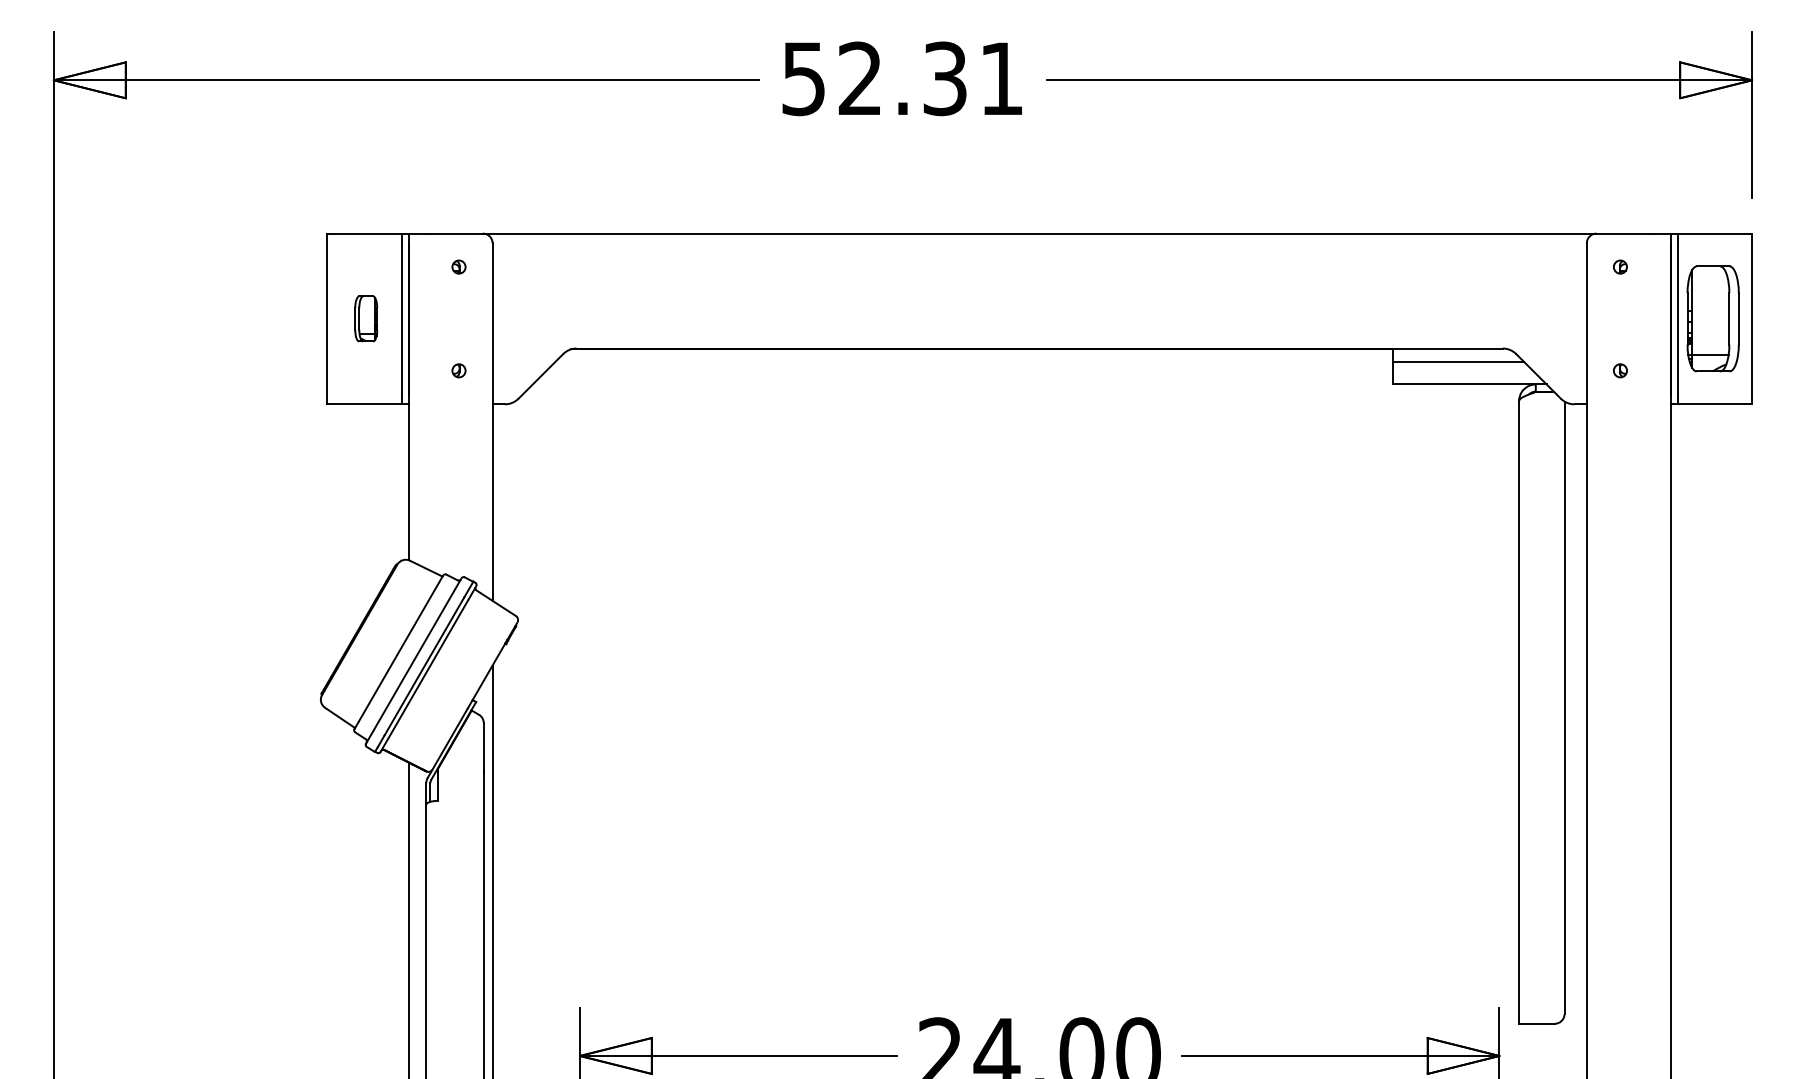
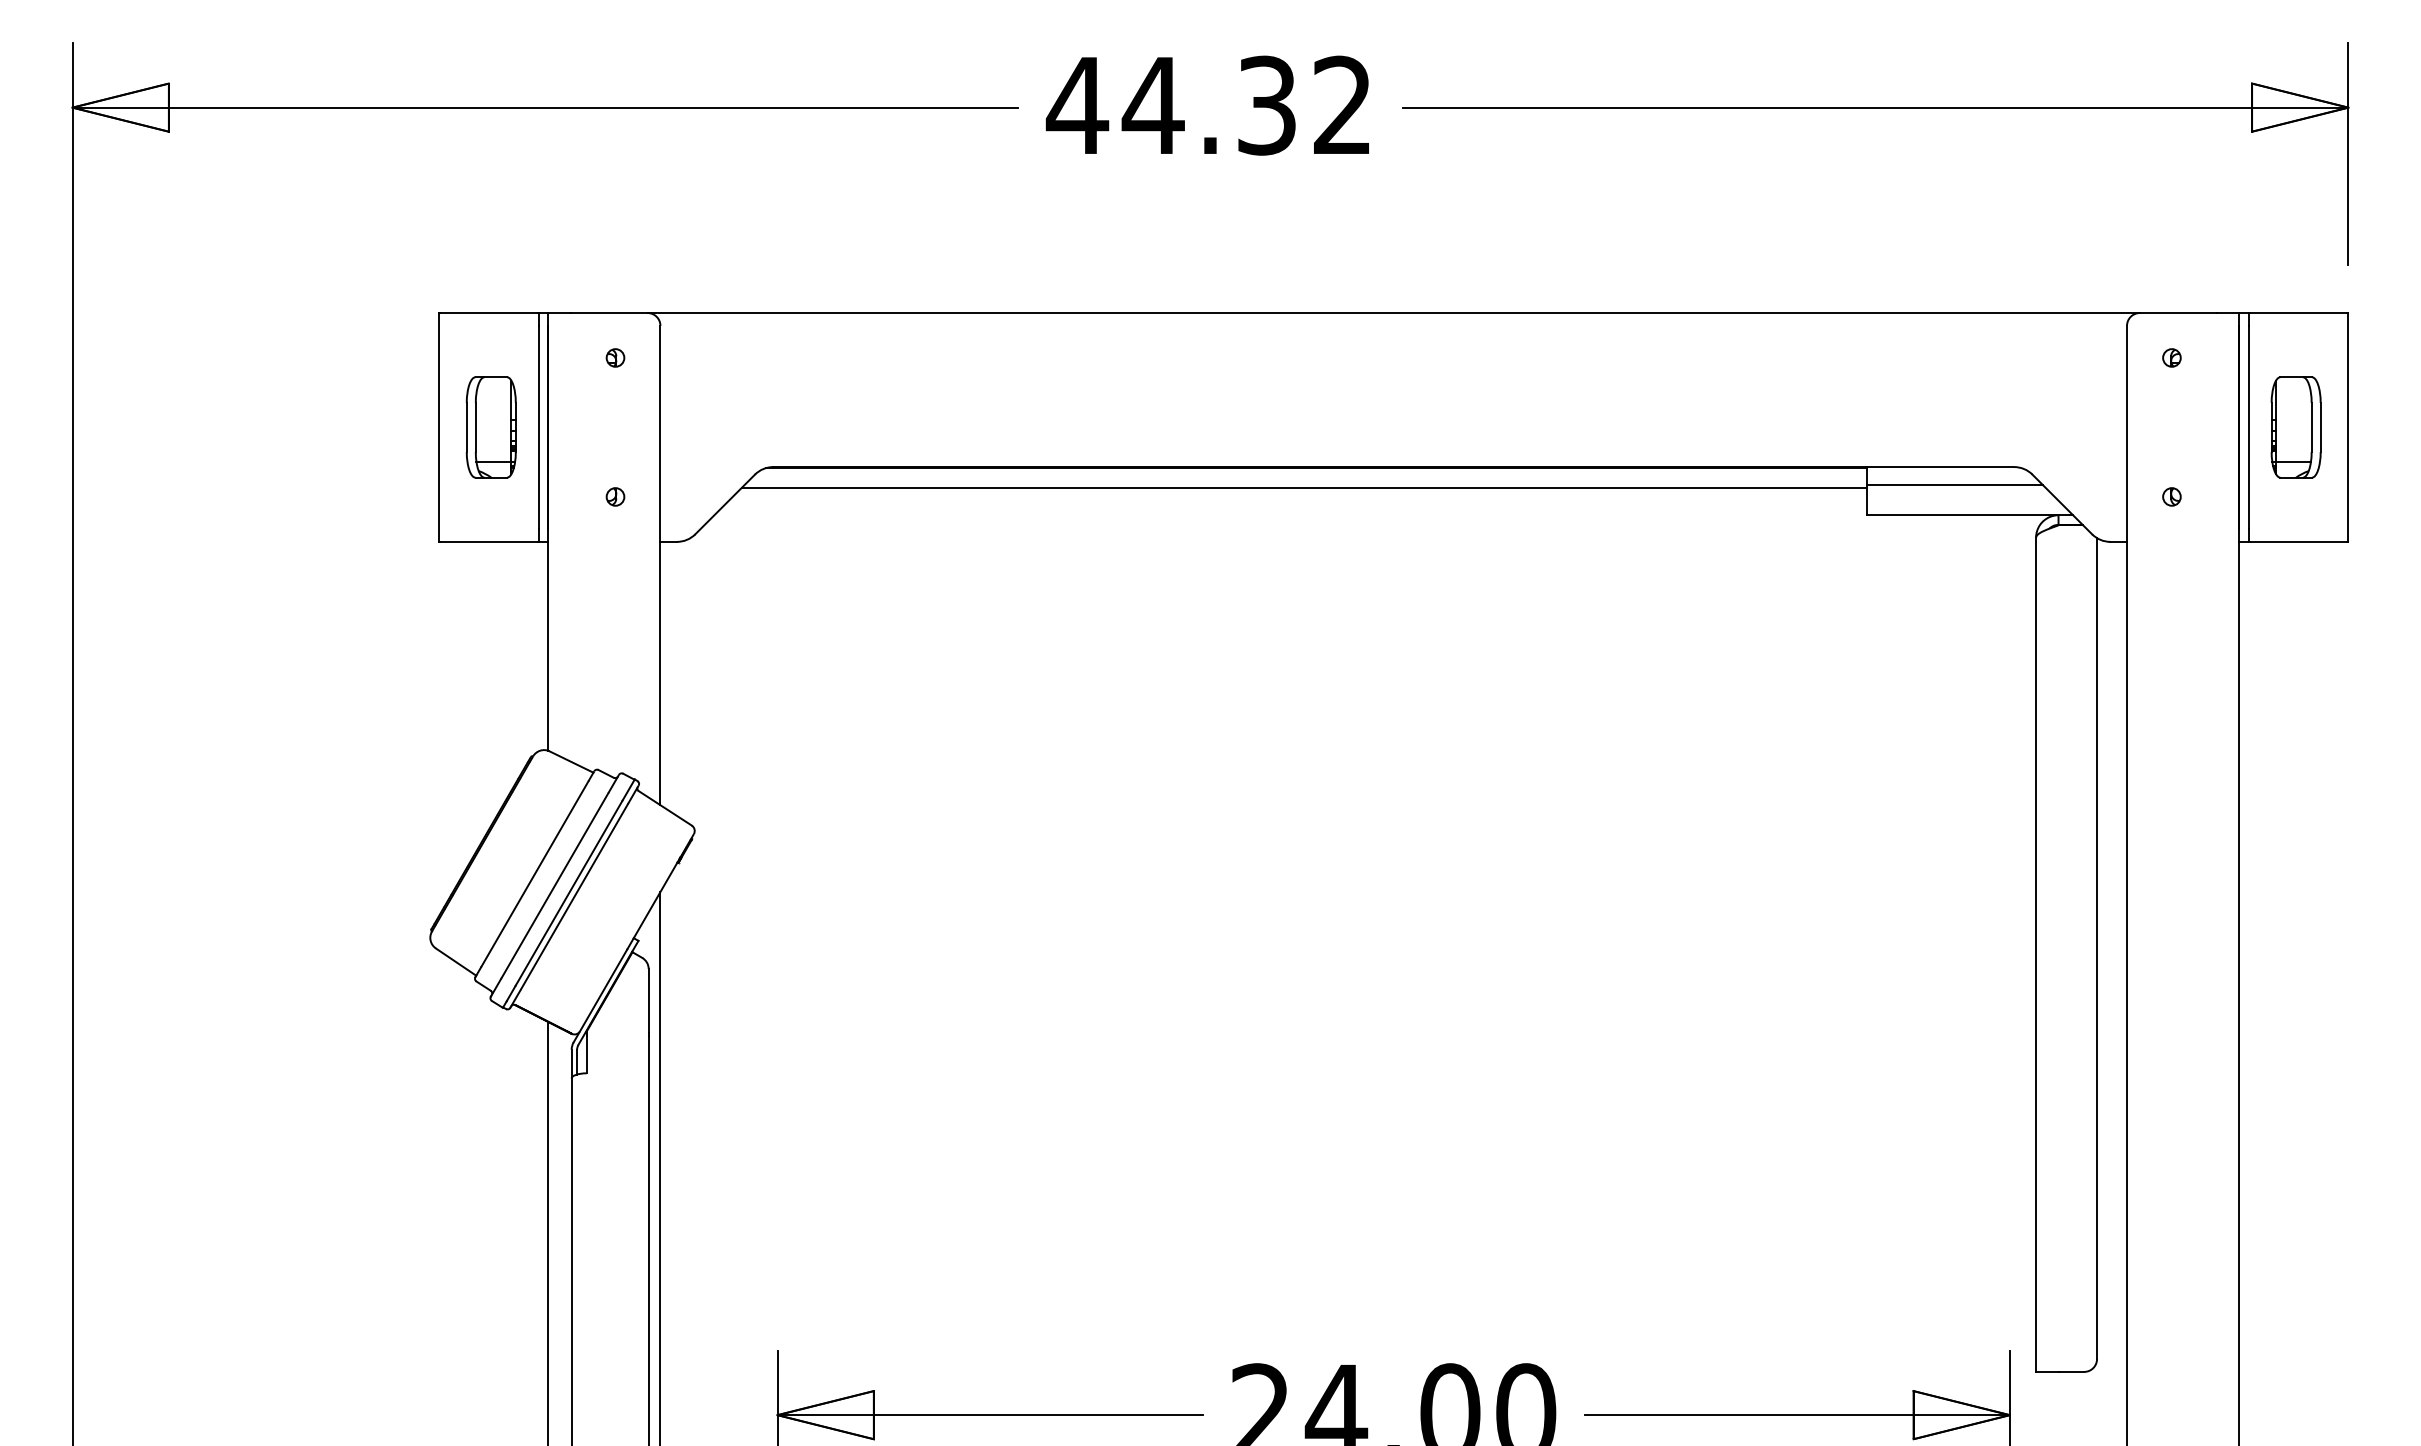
text: (900, 78) -> (1207, 105), 52.31 -> 44.32
part: (365, 318) -> (490, 427), size x1.67
part: (1712, 318) -> (2295, 427), size x0.71
line: (972, 363) -> (1303, 487), added

